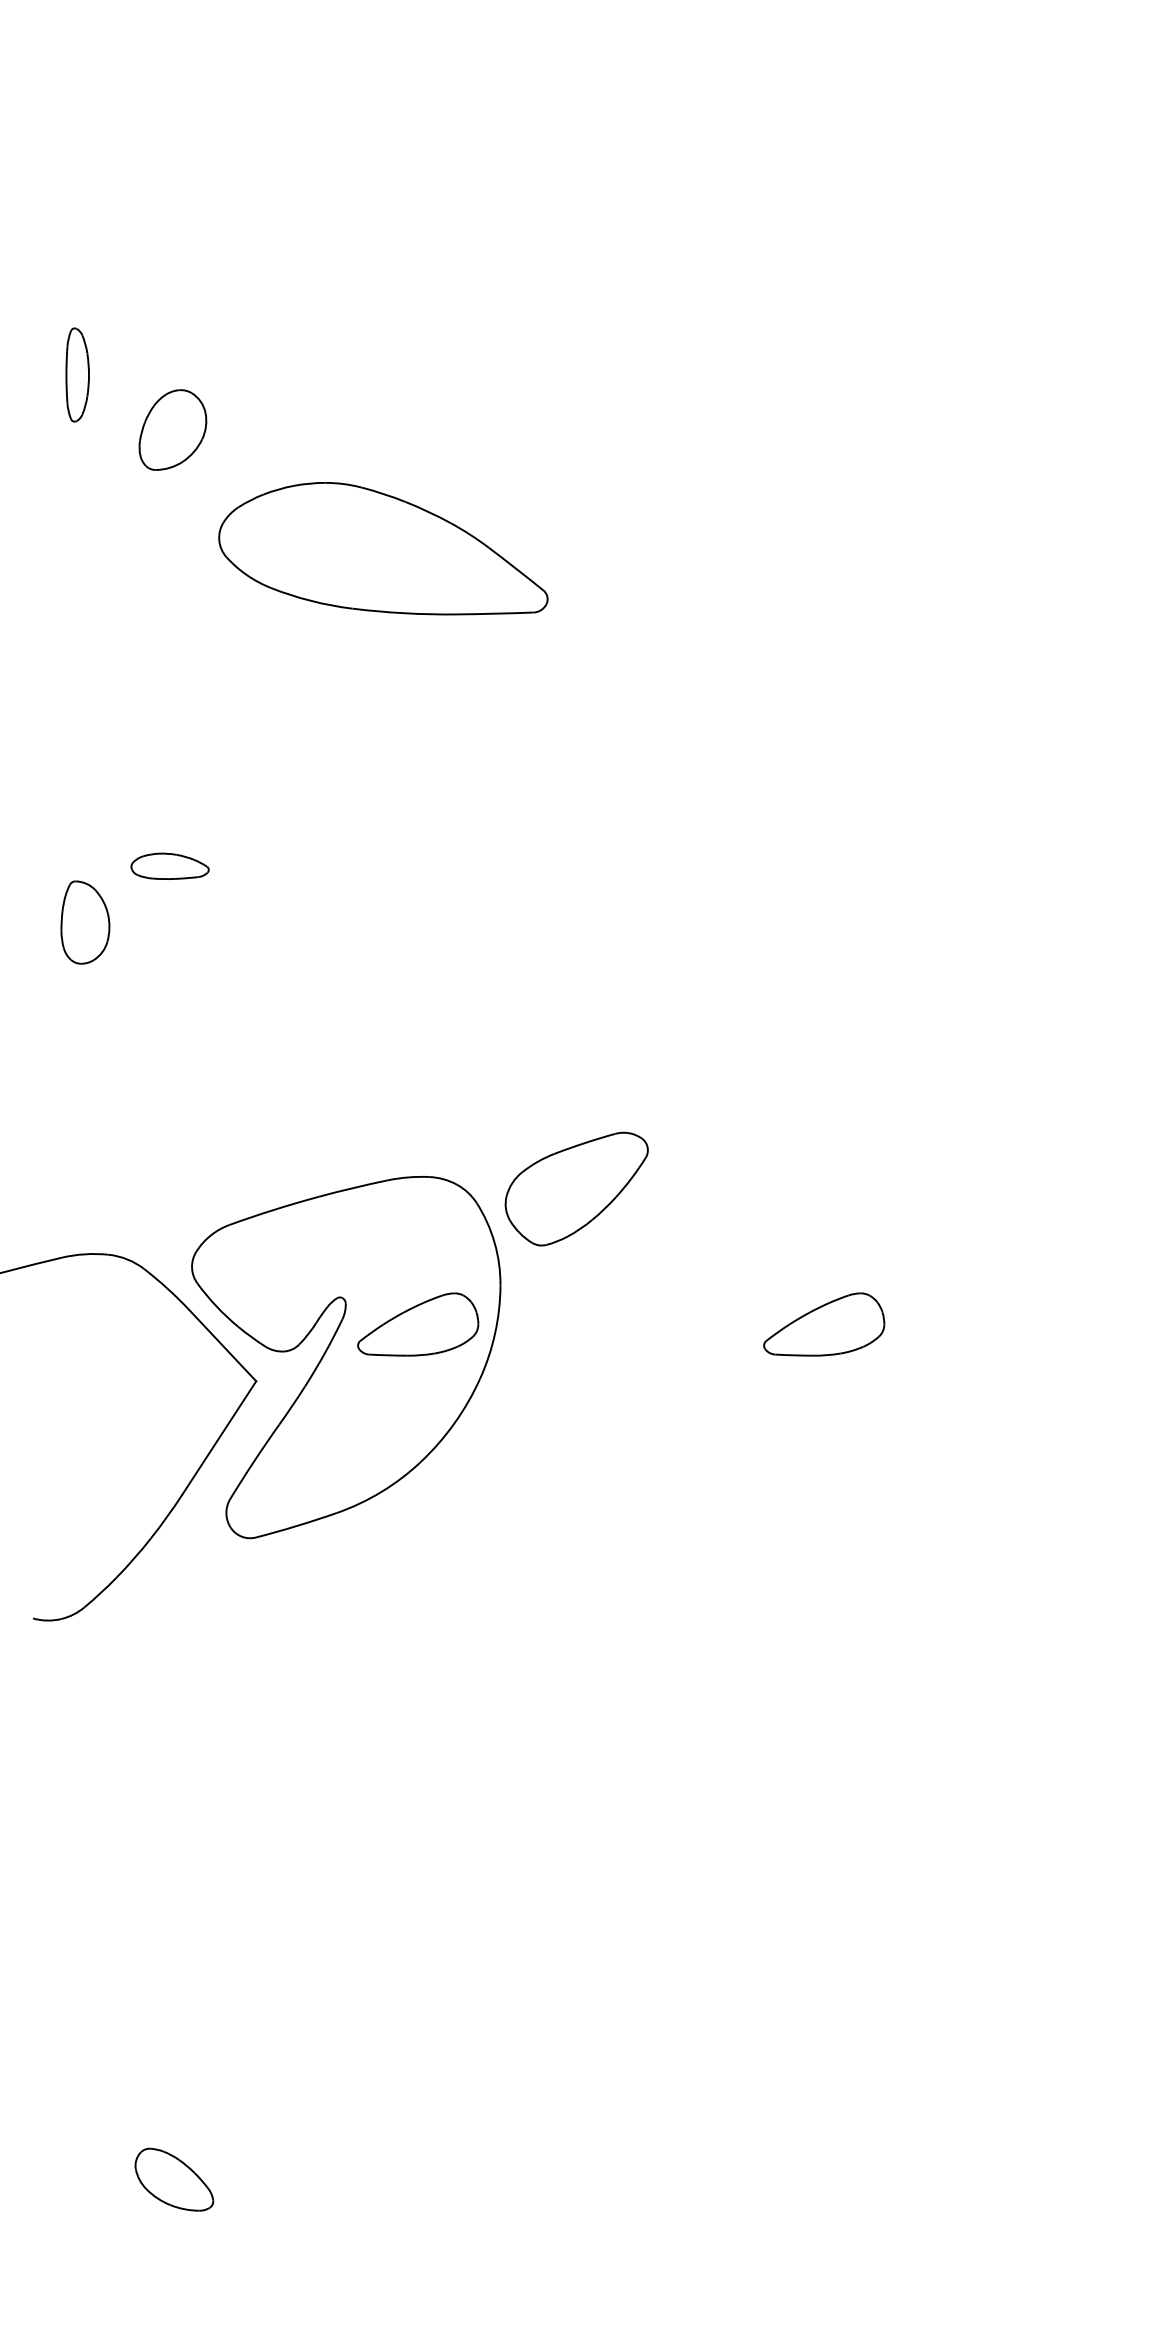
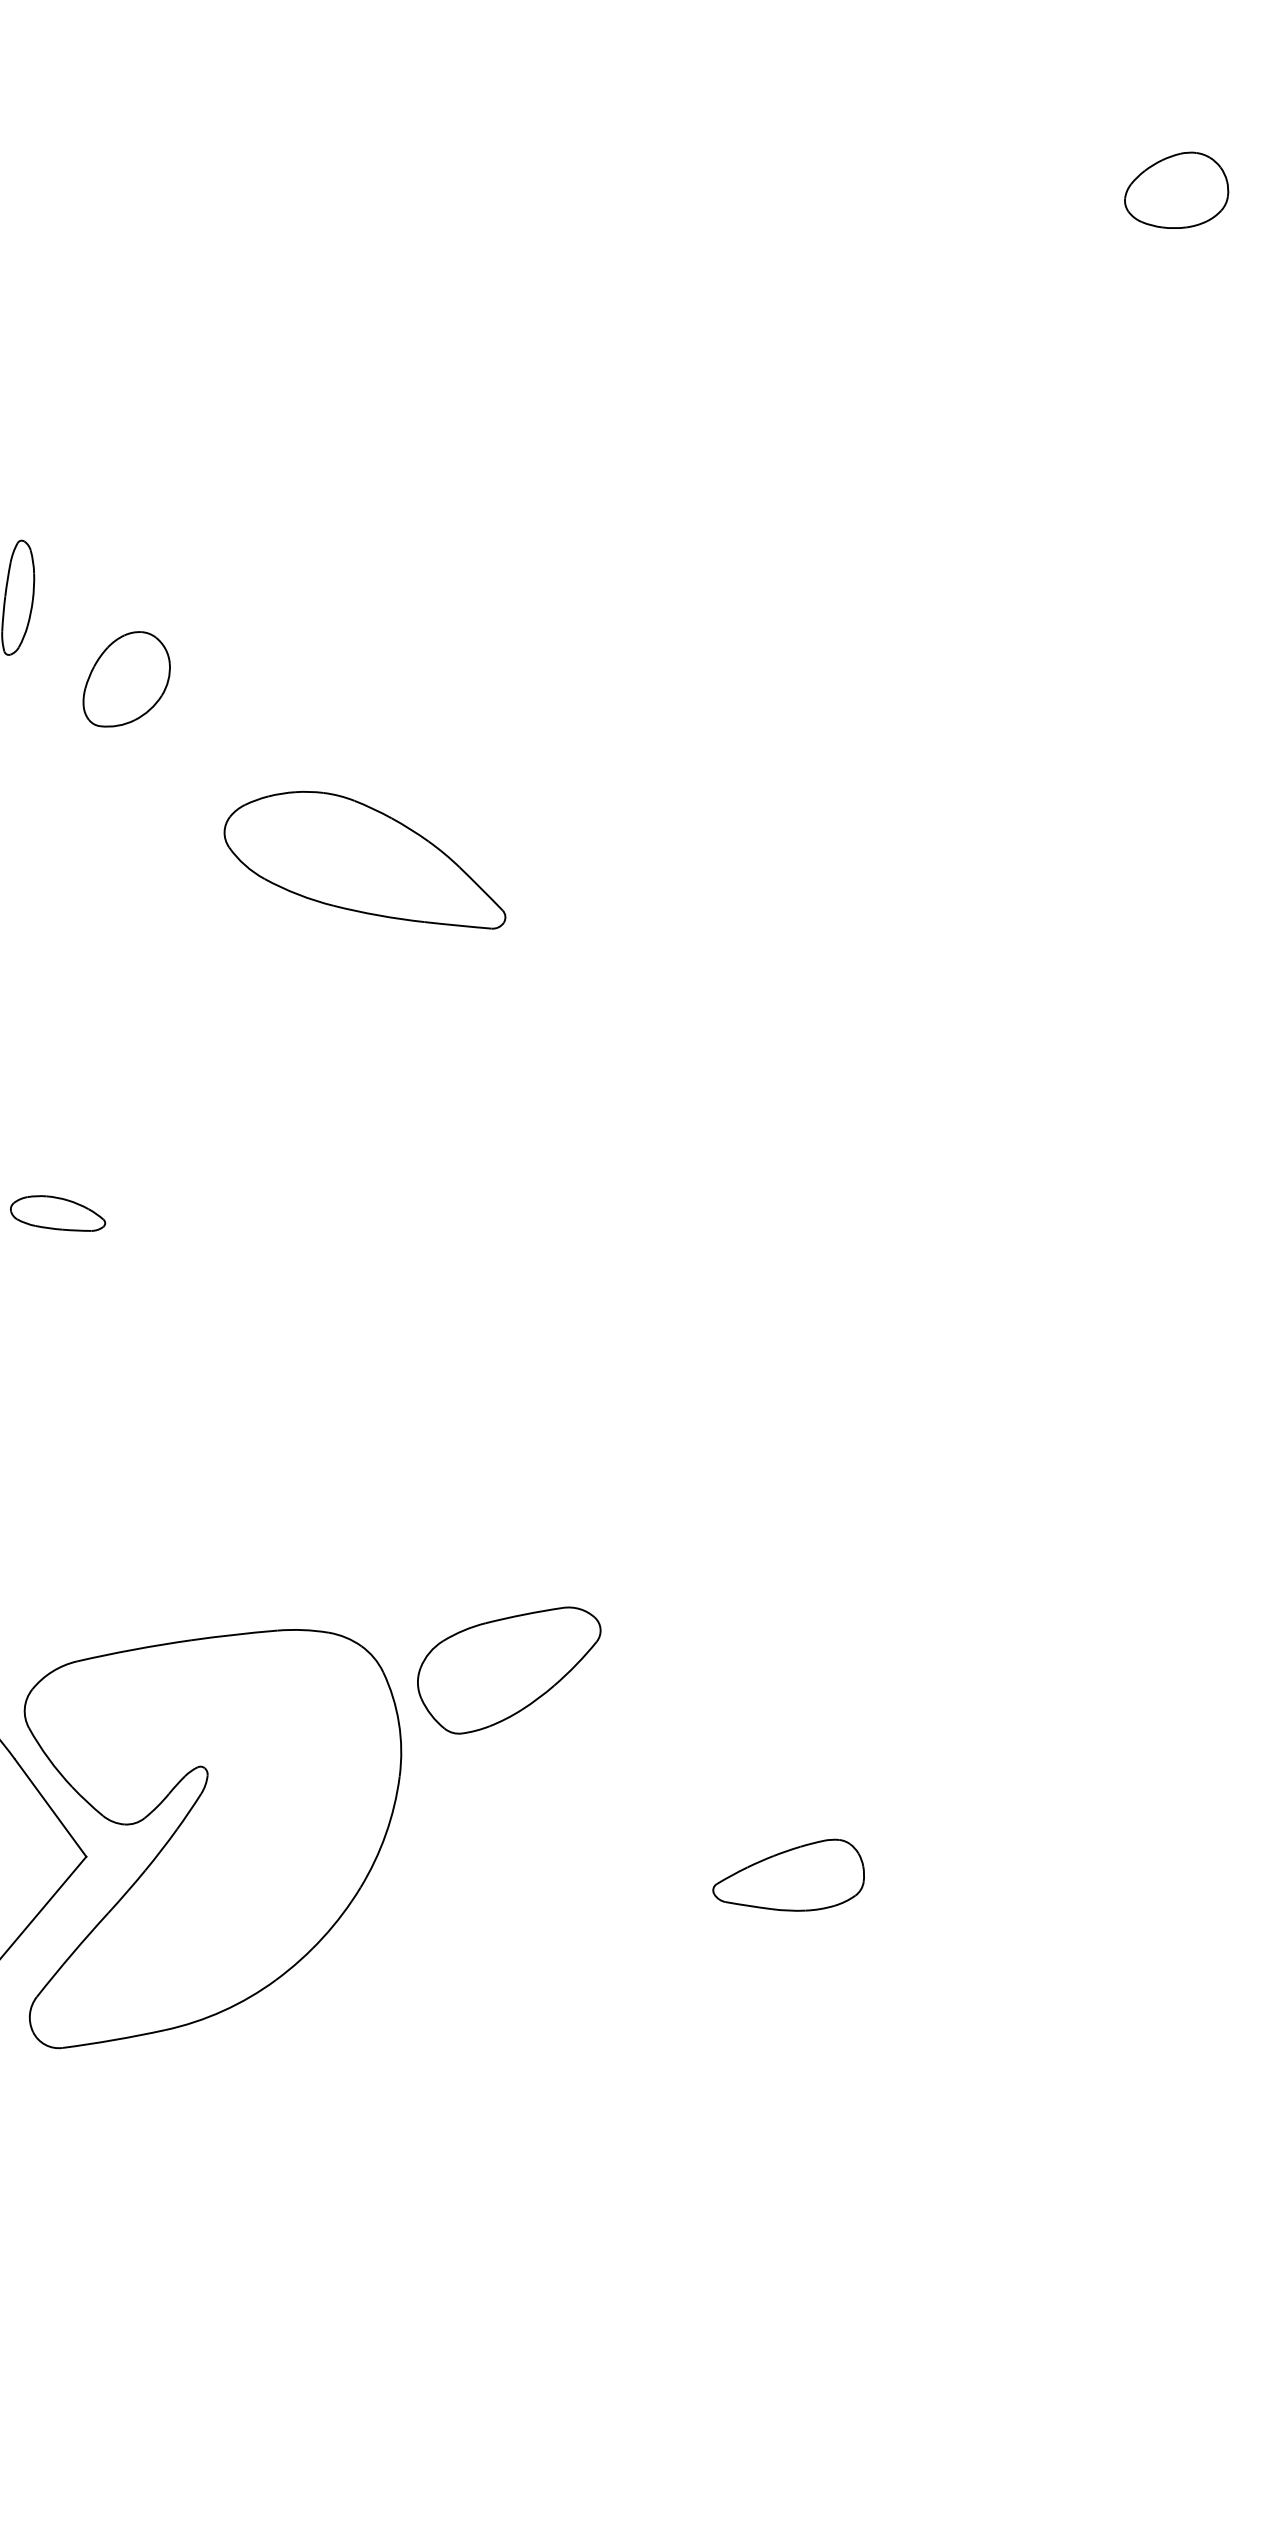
part: (383, 548) -> (367, 856), size x0.71
part: (418, 1324) -> (293, 1811), removed

